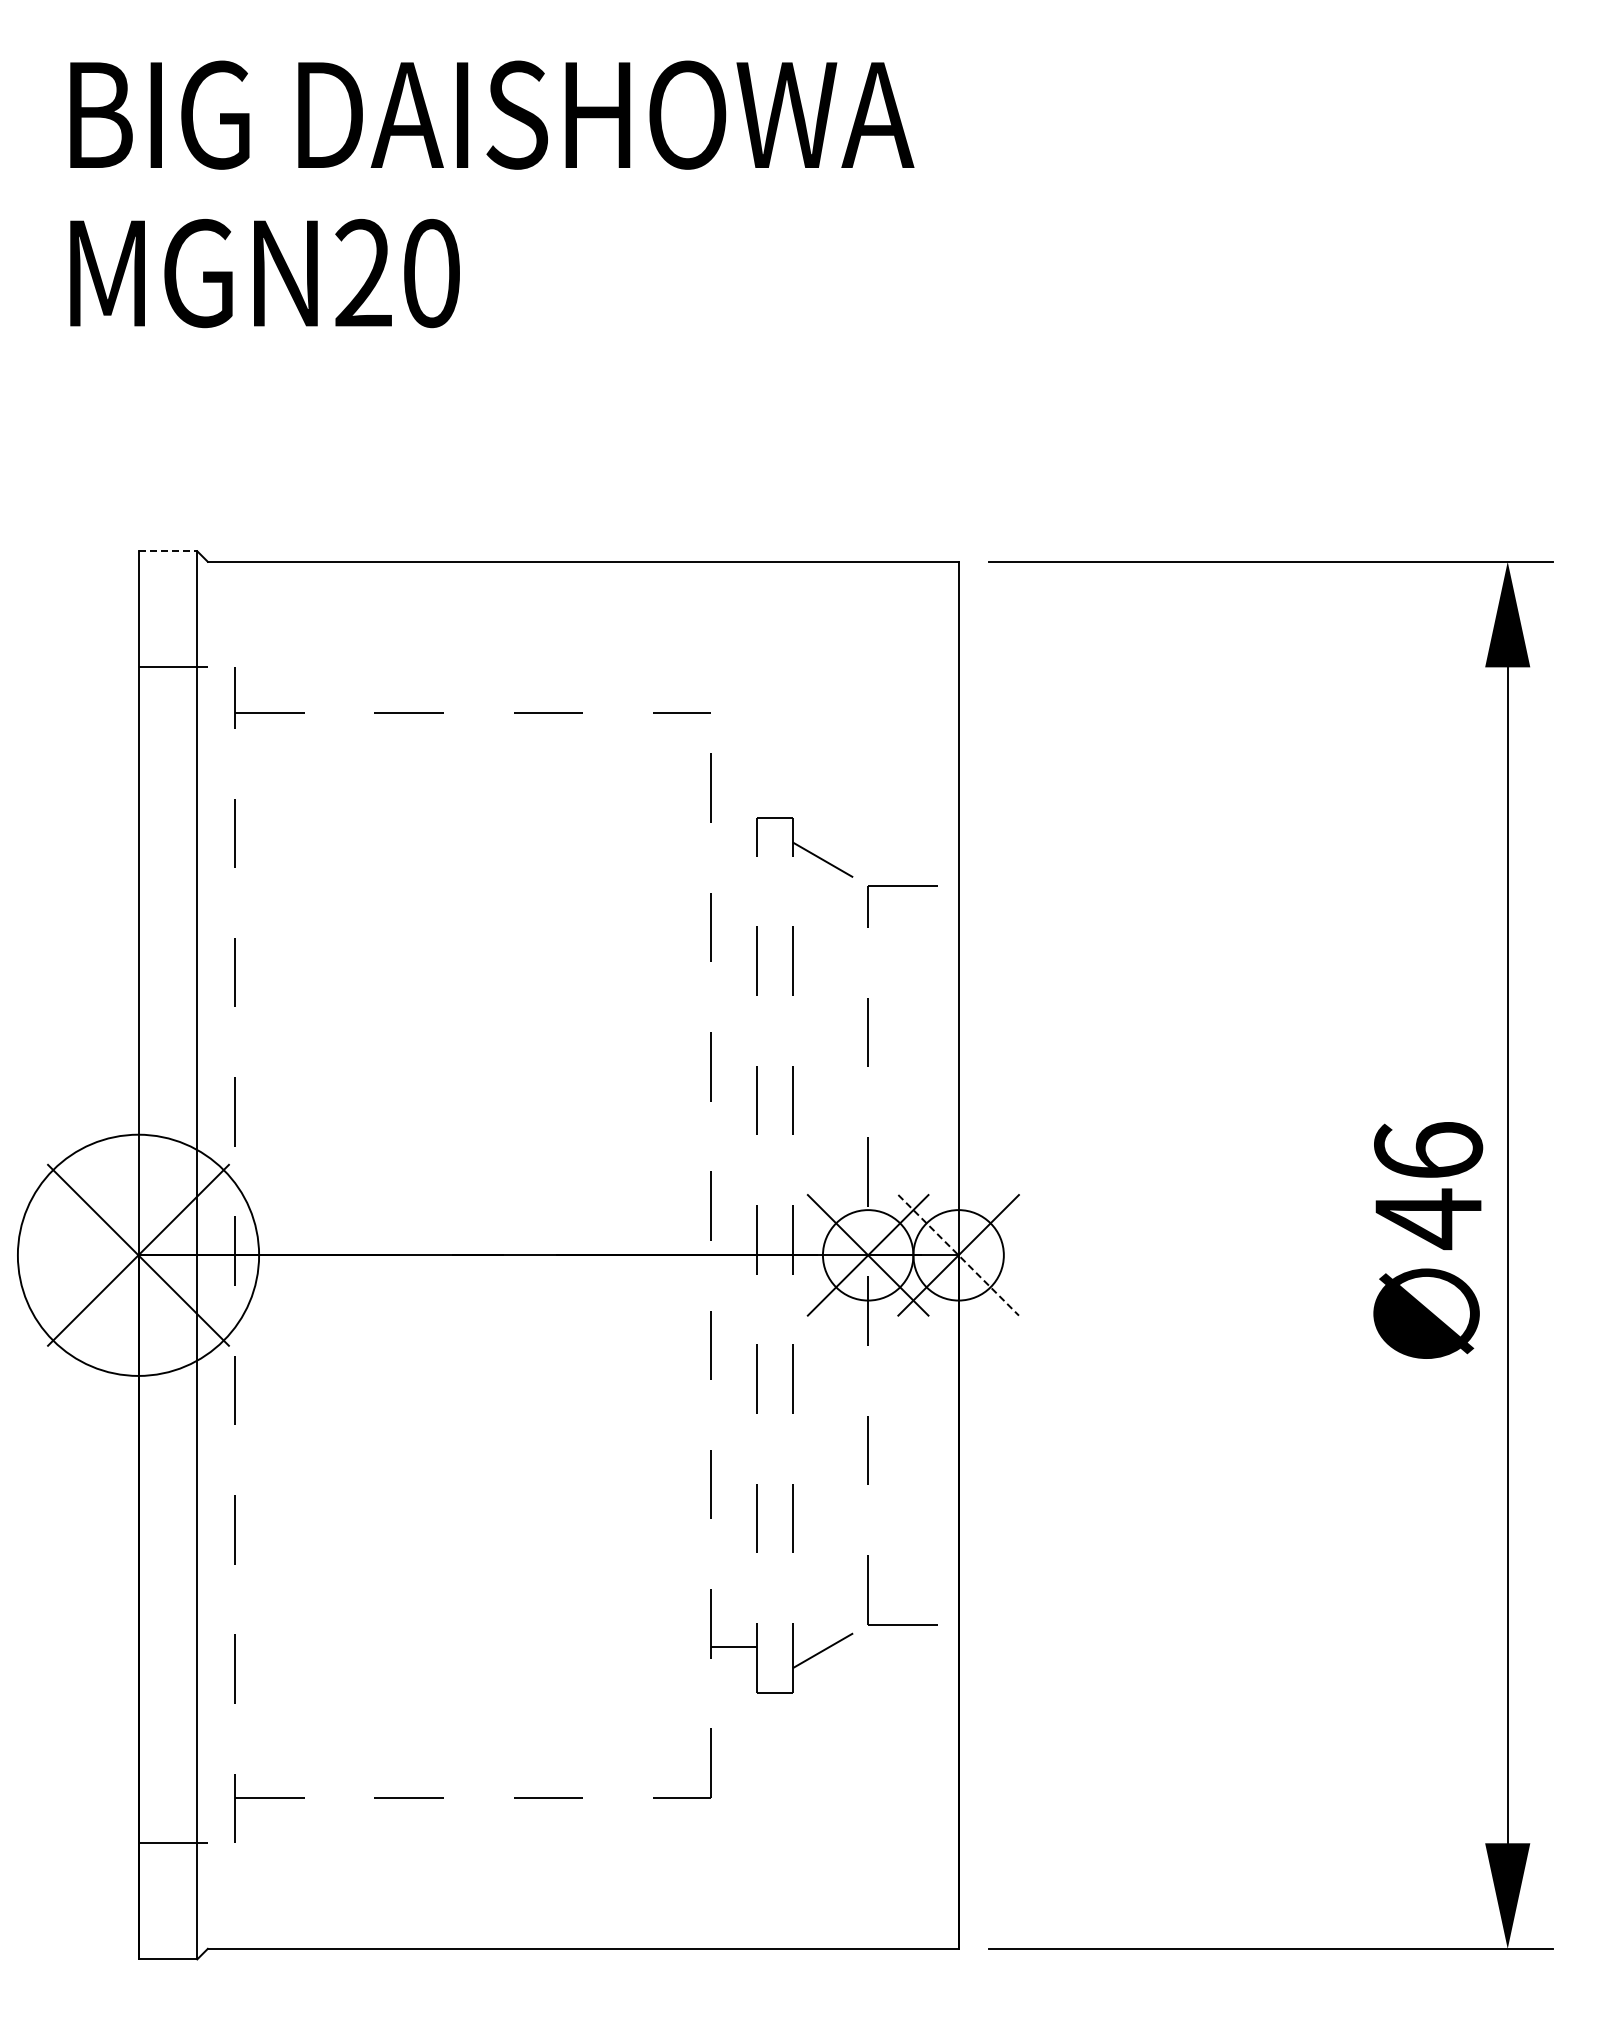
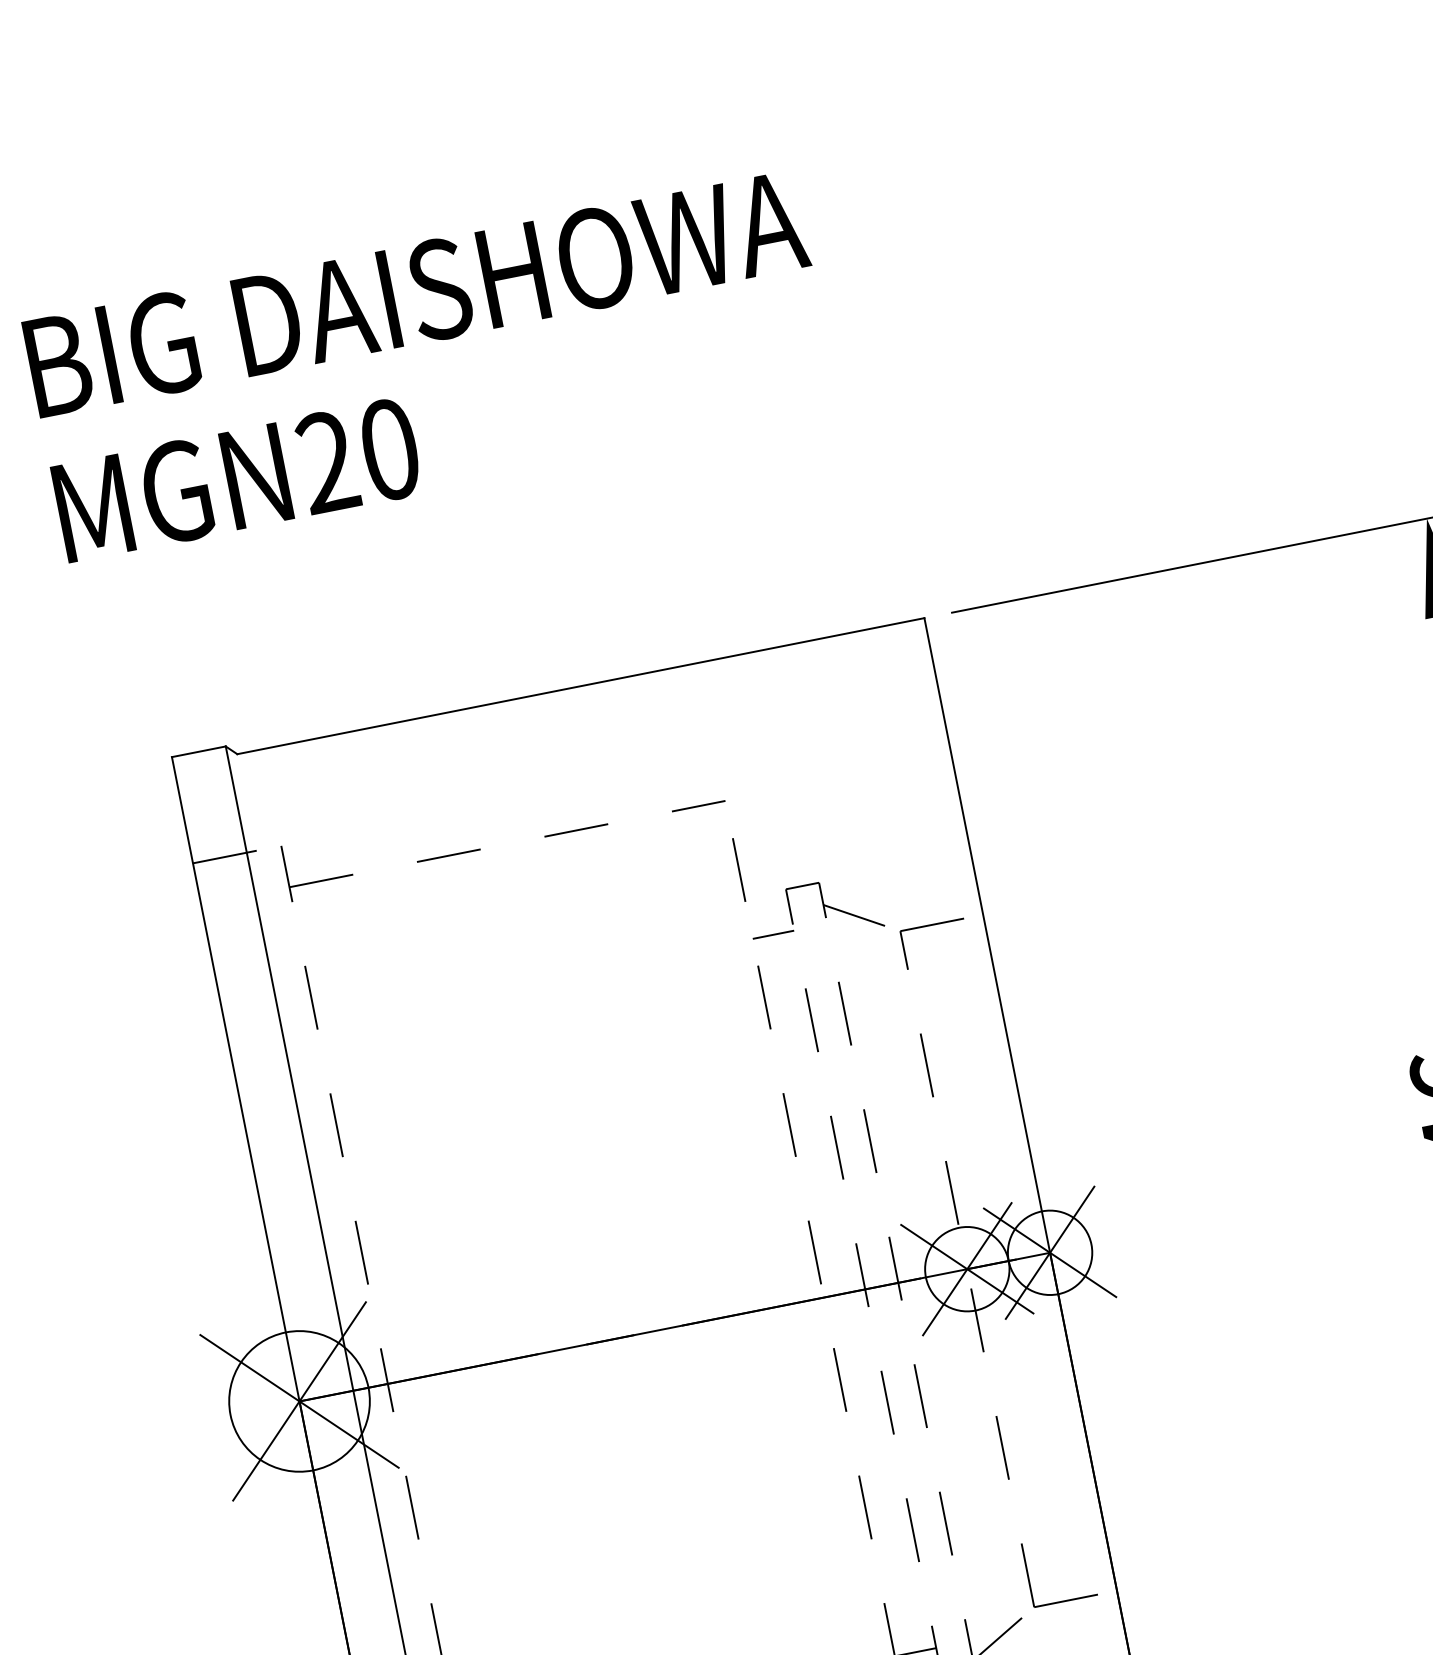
line: (168, 551) -> (199, 751), dashed -> solid
line: (733, 863) -> (773, 935), added
circle: (138, 1254) -> (299, 1400), size x0.62
line: (959, 1255) -> (1050, 1252), dashed -> solid

